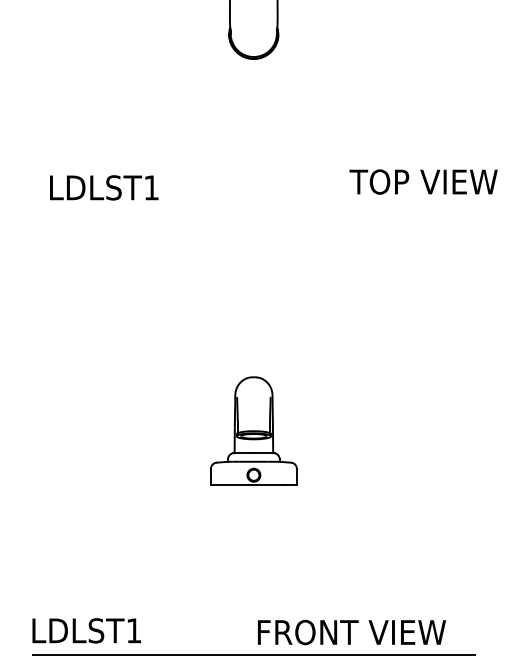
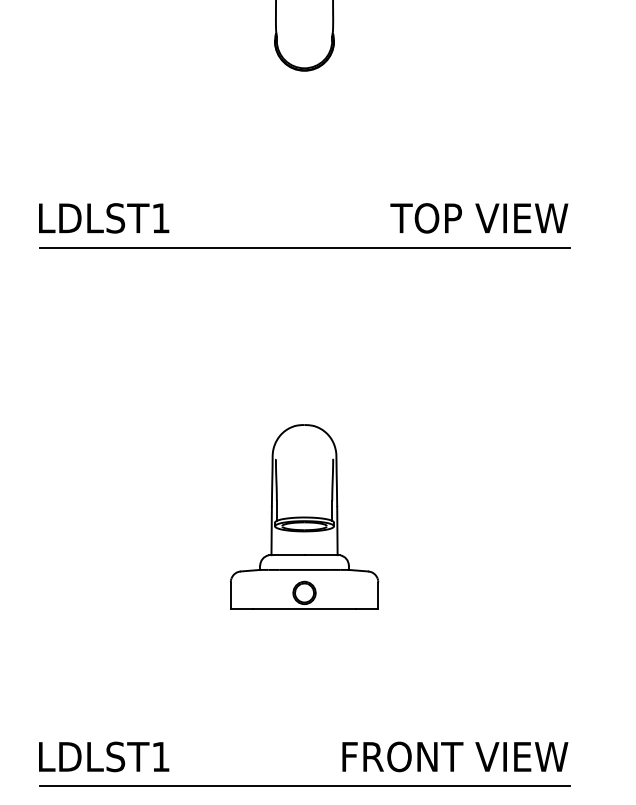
text: (423, 182) -> (479, 218), moved
text: (104, 188) -> (104, 218), moved
line: (253, 206) -> (304, 247), added
part: (253, 430) -> (304, 516), size x1.43
text: (352, 632) -> (455, 756), moved

